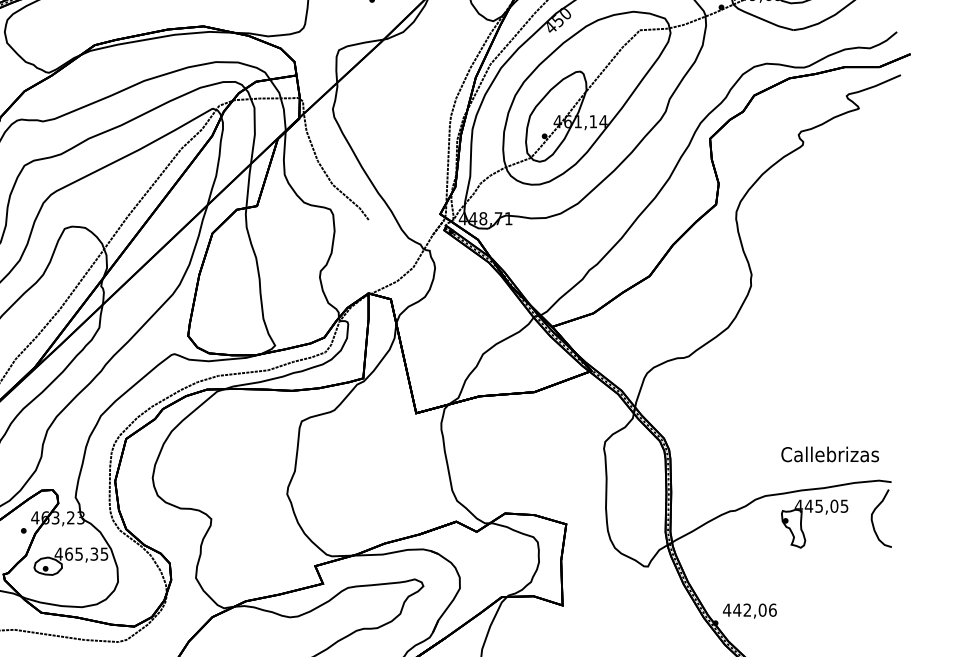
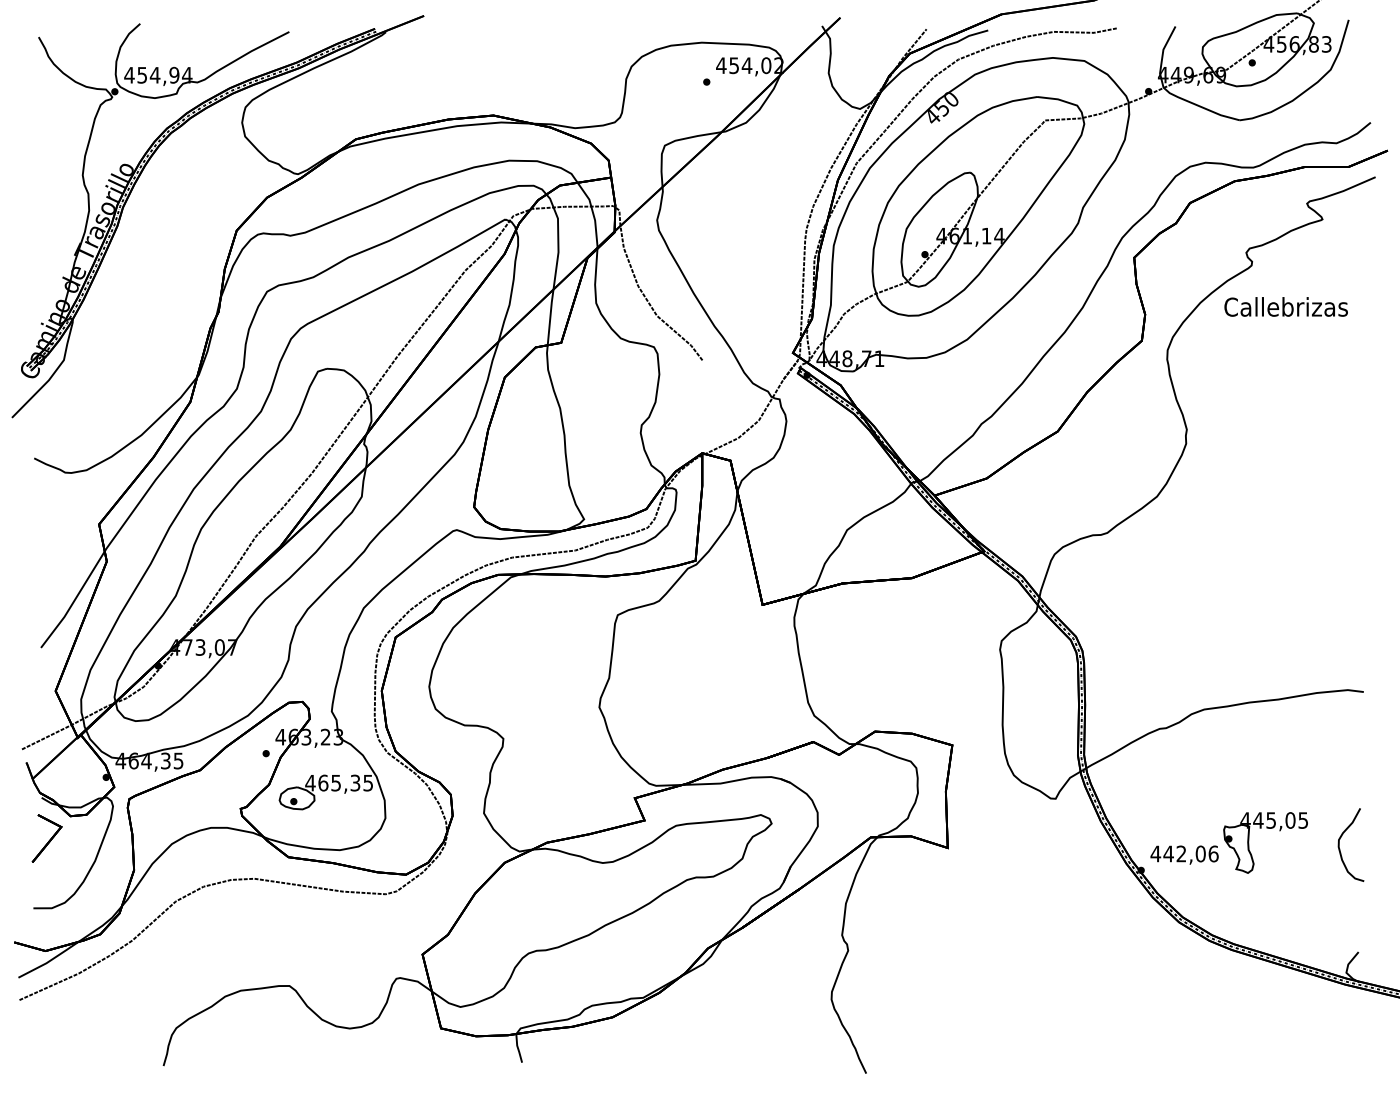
text: (829, 454) -> (1285, 306), moved
part: (815, 512) -> (1266, 828), moved
curve: (872, 518) -> (1339, 844), moved

